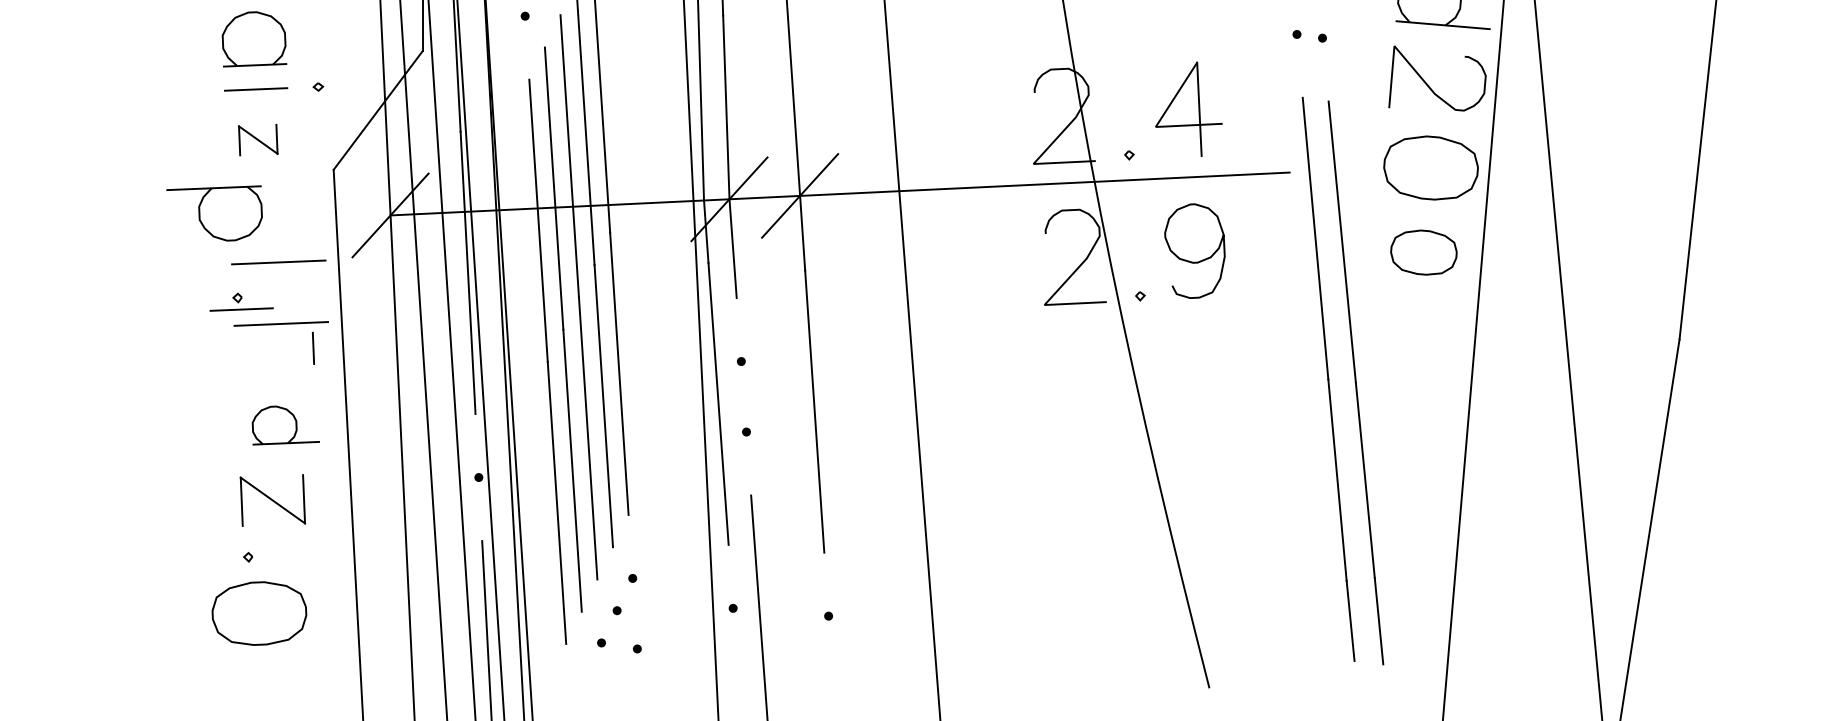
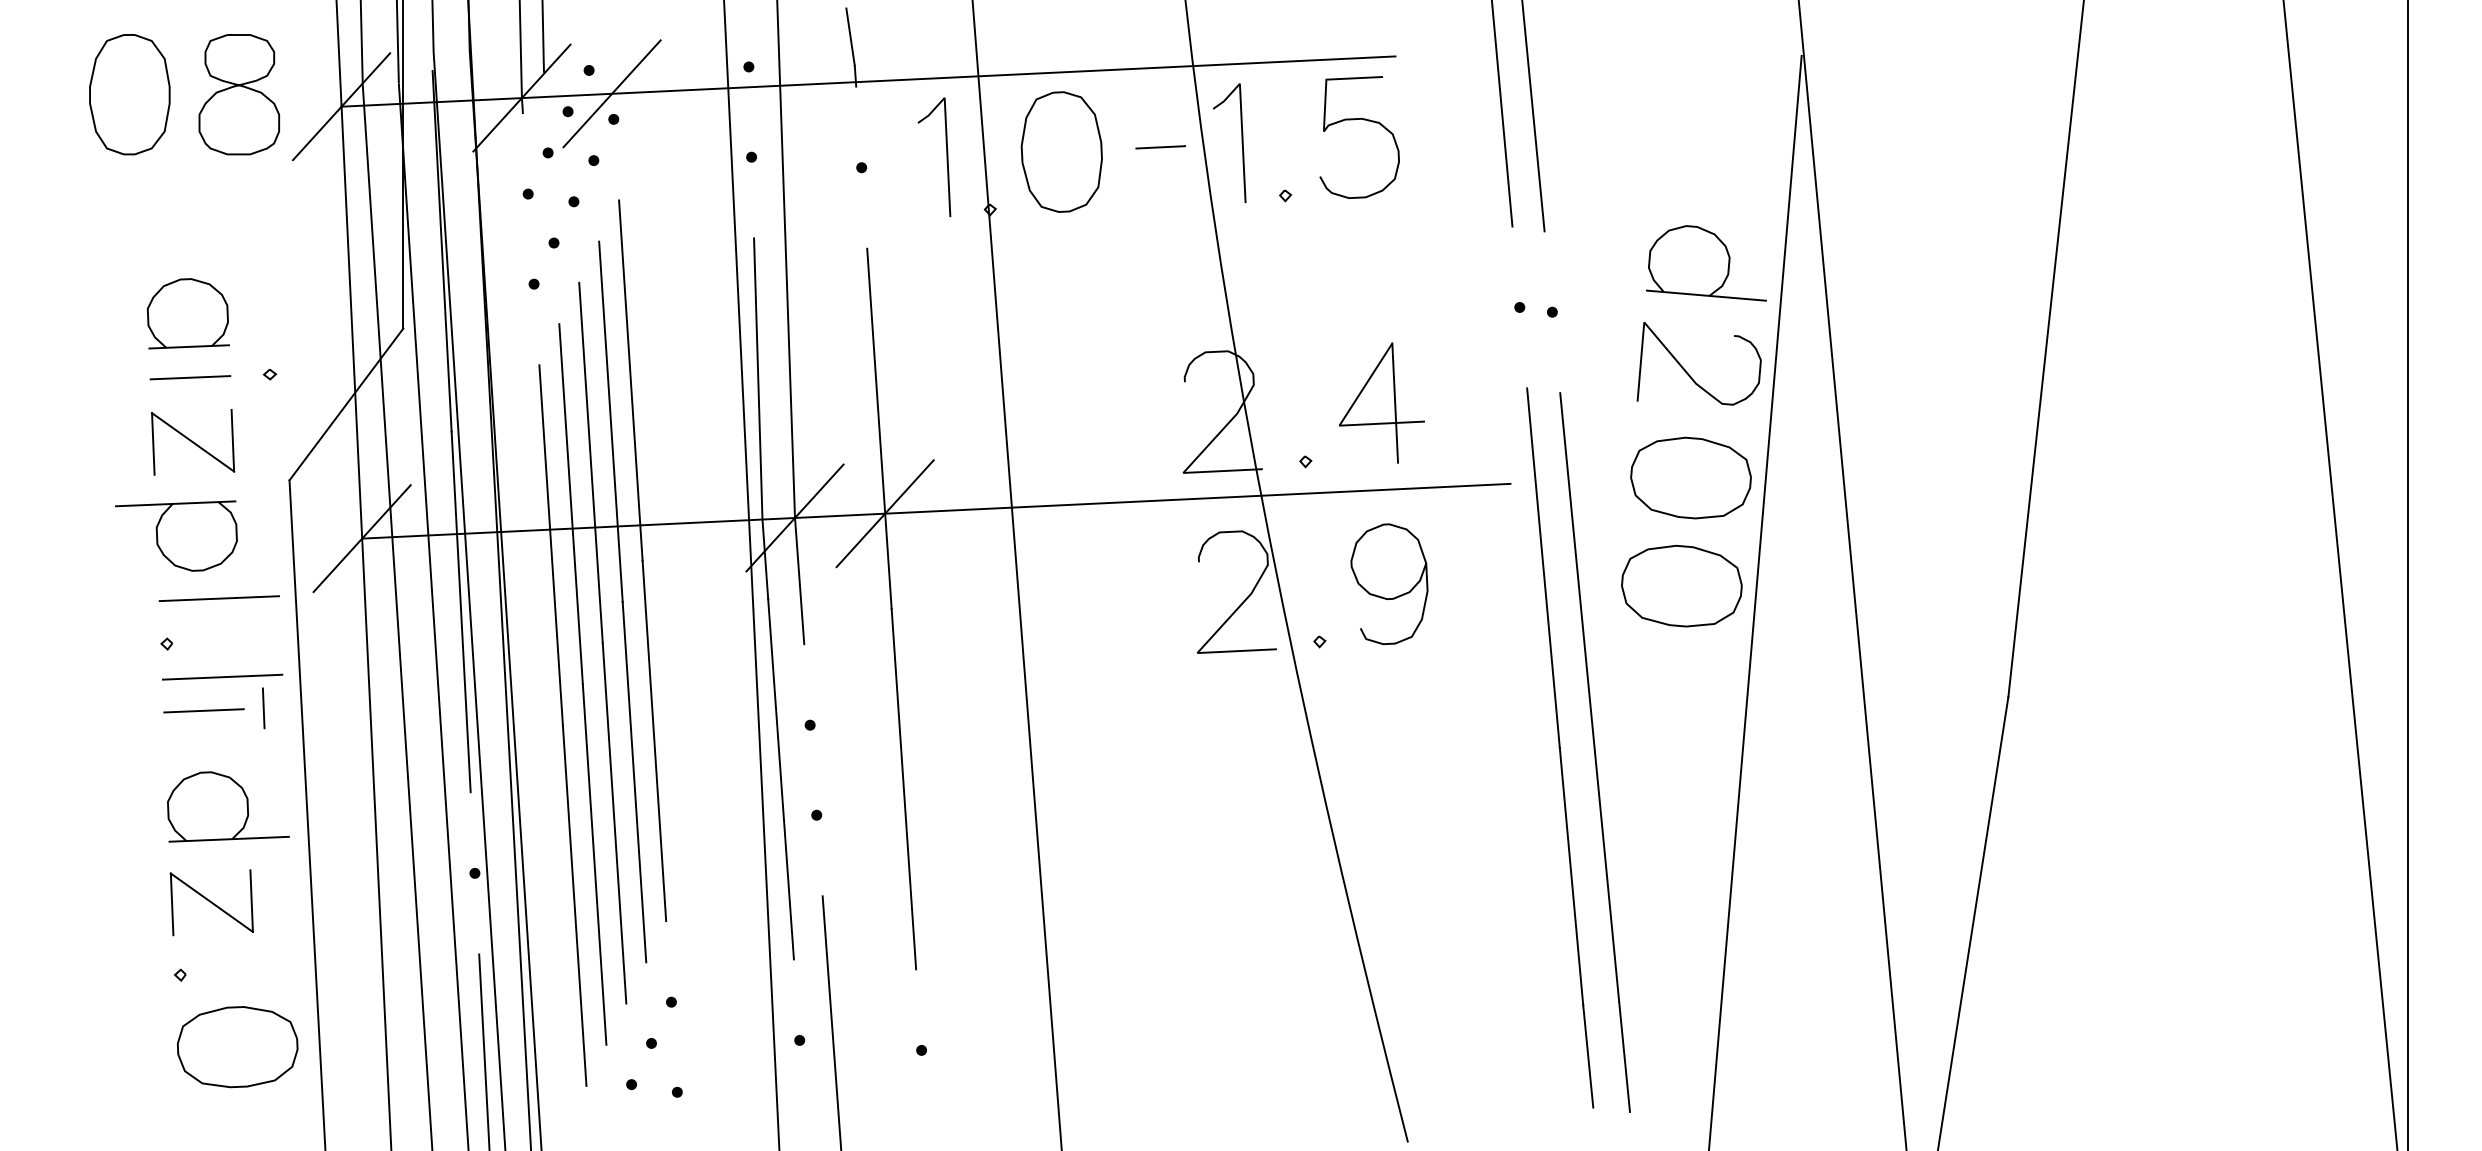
part: (258, 140) -> (193, 442), size x1.67
part: (214, 212) -> (176, 535), moved
part: (1423, 252) -> (1681, 585), size x1.43
line: (241, 309) -> (203, 710), moved
part: (285, 425) -> (228, 806), size x1.43
part: (259, 613) -> (237, 1047), moved

